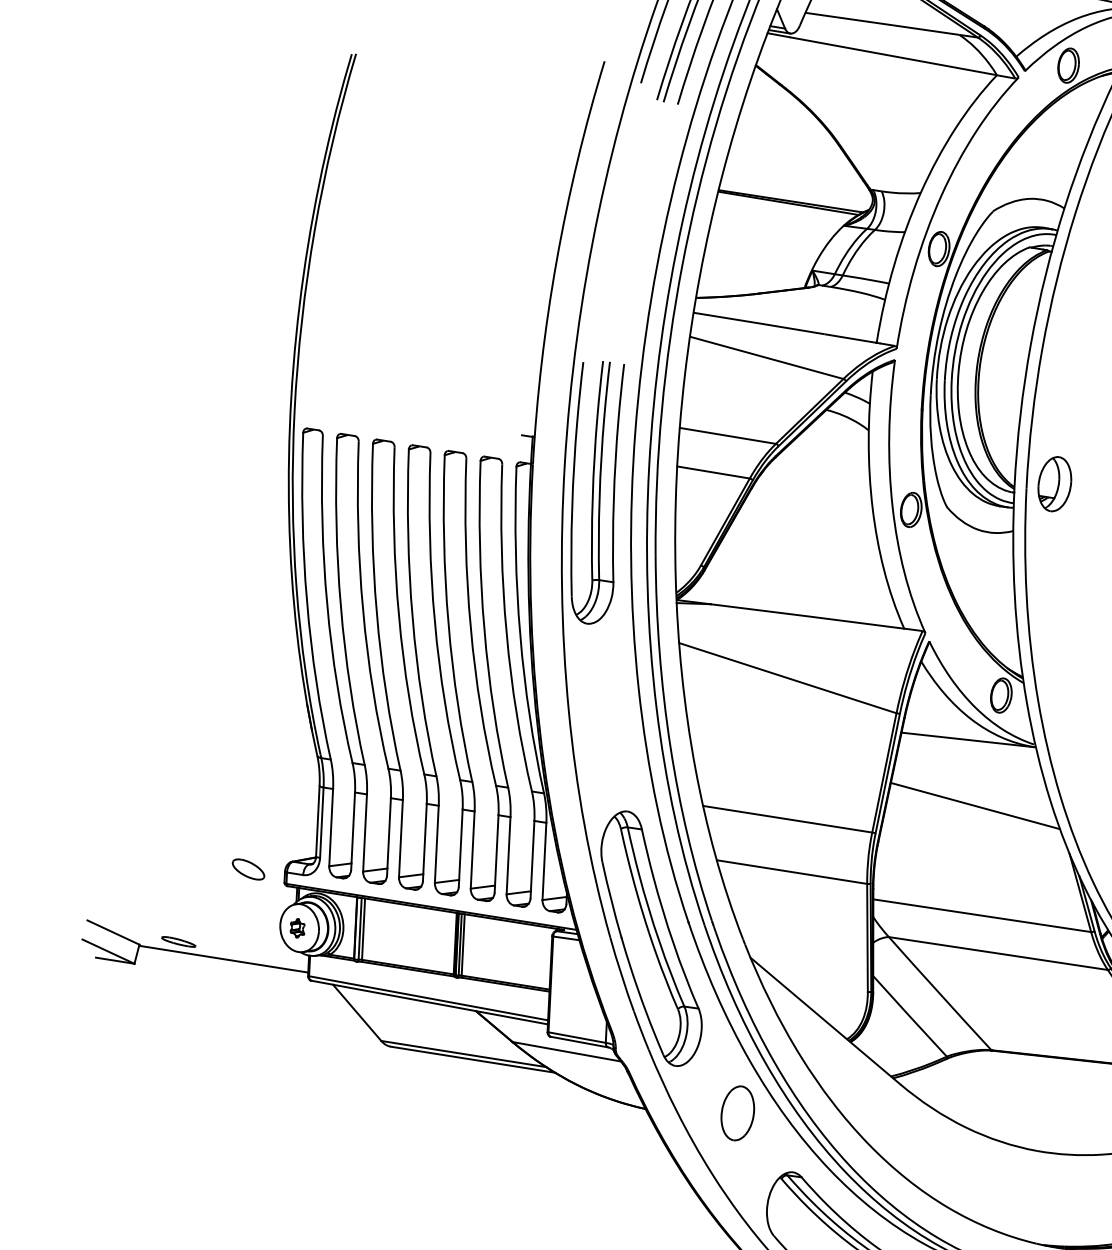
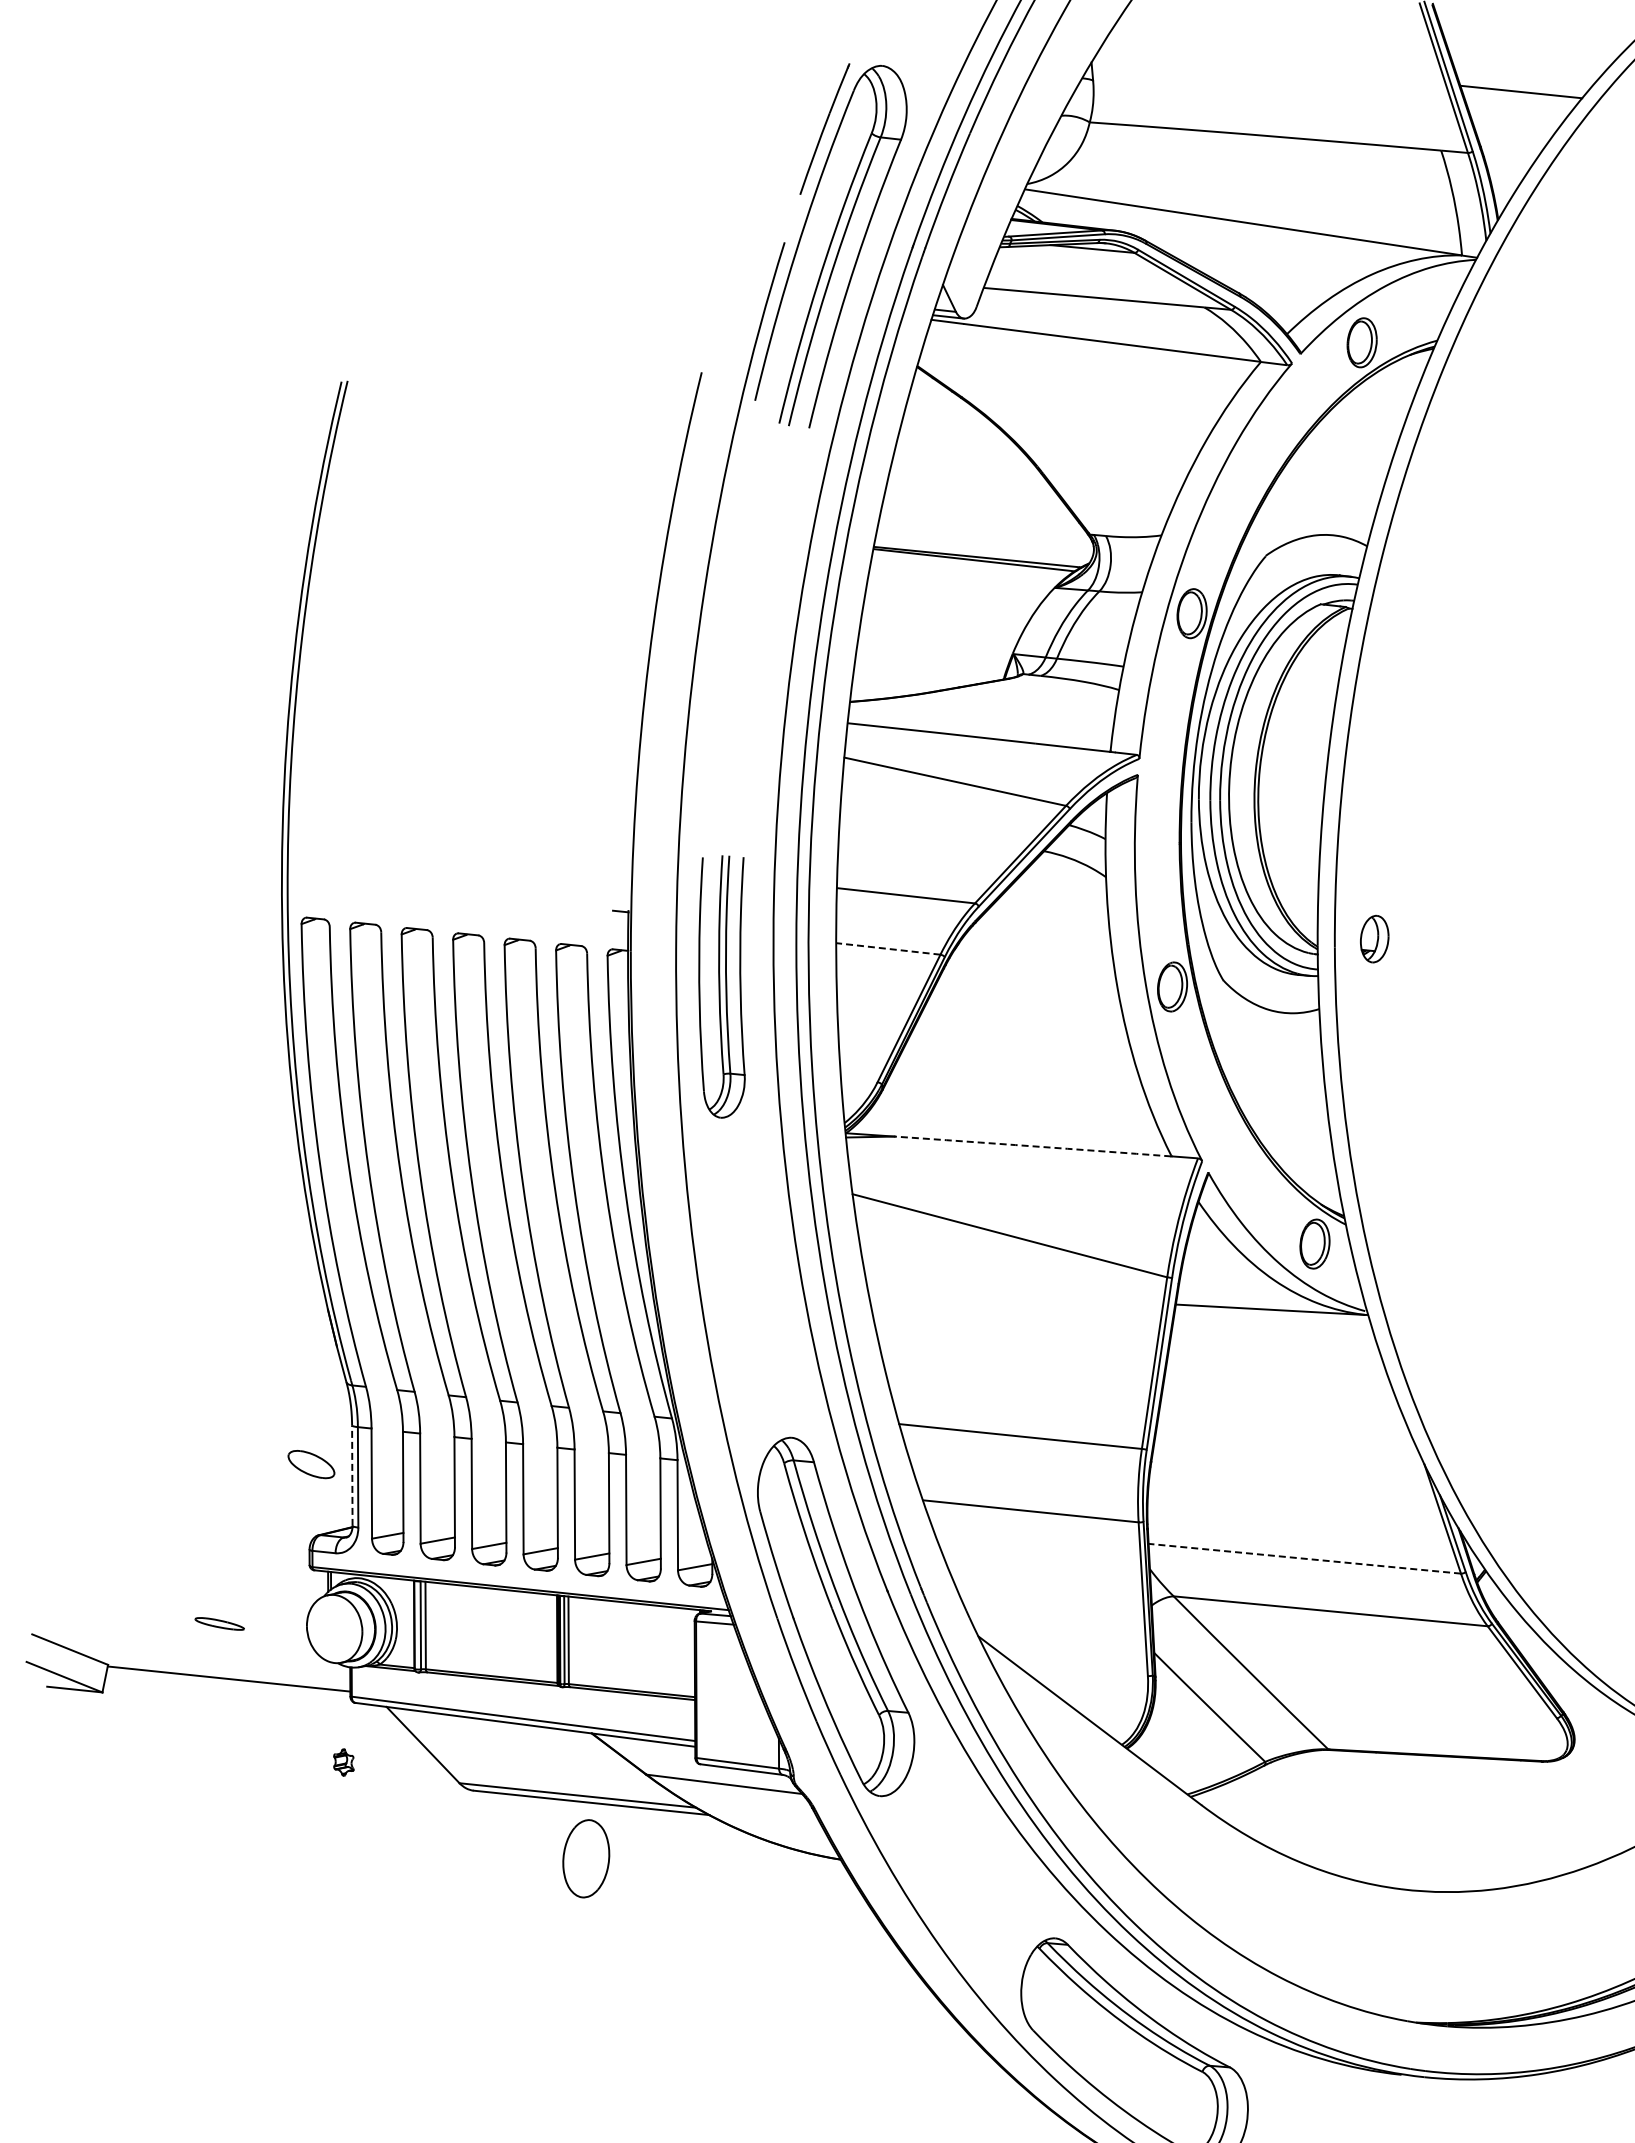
line: (712, 472) -> (887, 948), solid -> dashed
part: (1054, 483) -> (1374, 938), size x0.6
part: (595, 492) -> (721, 986), size x0.7
arc: (807, 616) -> (1032, 1146), solid -> dashed
line: (975, 805) -> (1286, 1402), removed
line: (317, 821) -> (352, 1475), solid -> dashed
part: (248, 869) -> (311, 1464), moved
line: (982, 915) -> (1304, 1558), solid -> dashed
part: (297, 928) -> (343, 1762), moved
part: (178, 941) -> (219, 1623), moved
part: (737, 1113) -> (586, 1858), moved

